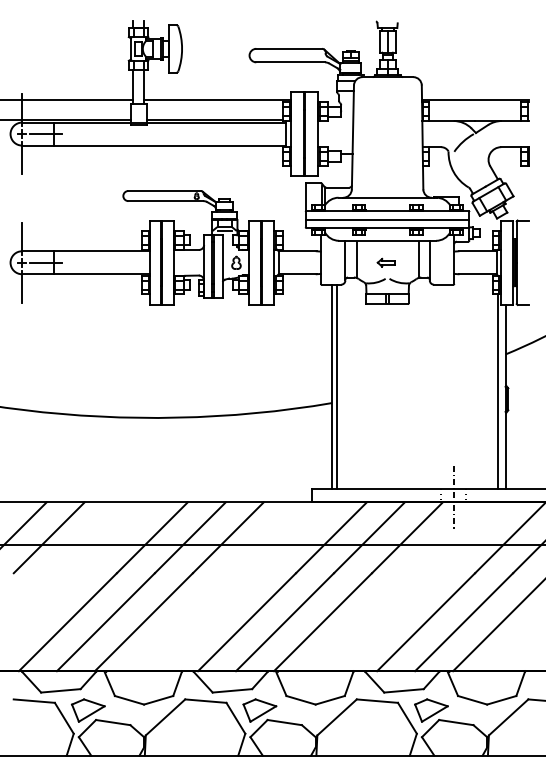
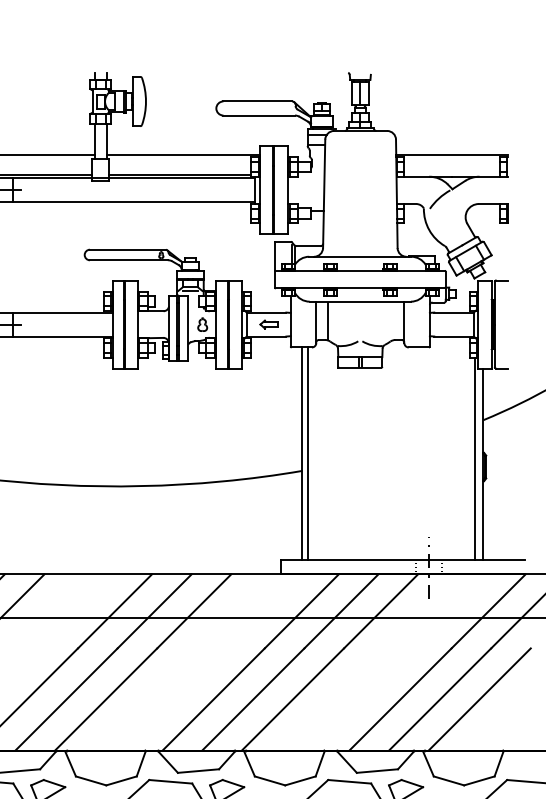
line: (387, 219) -> (360, 279), removed
line: (418, 259) -> (392, 321), removed
part: (385, 262) -> (268, 324), moved

